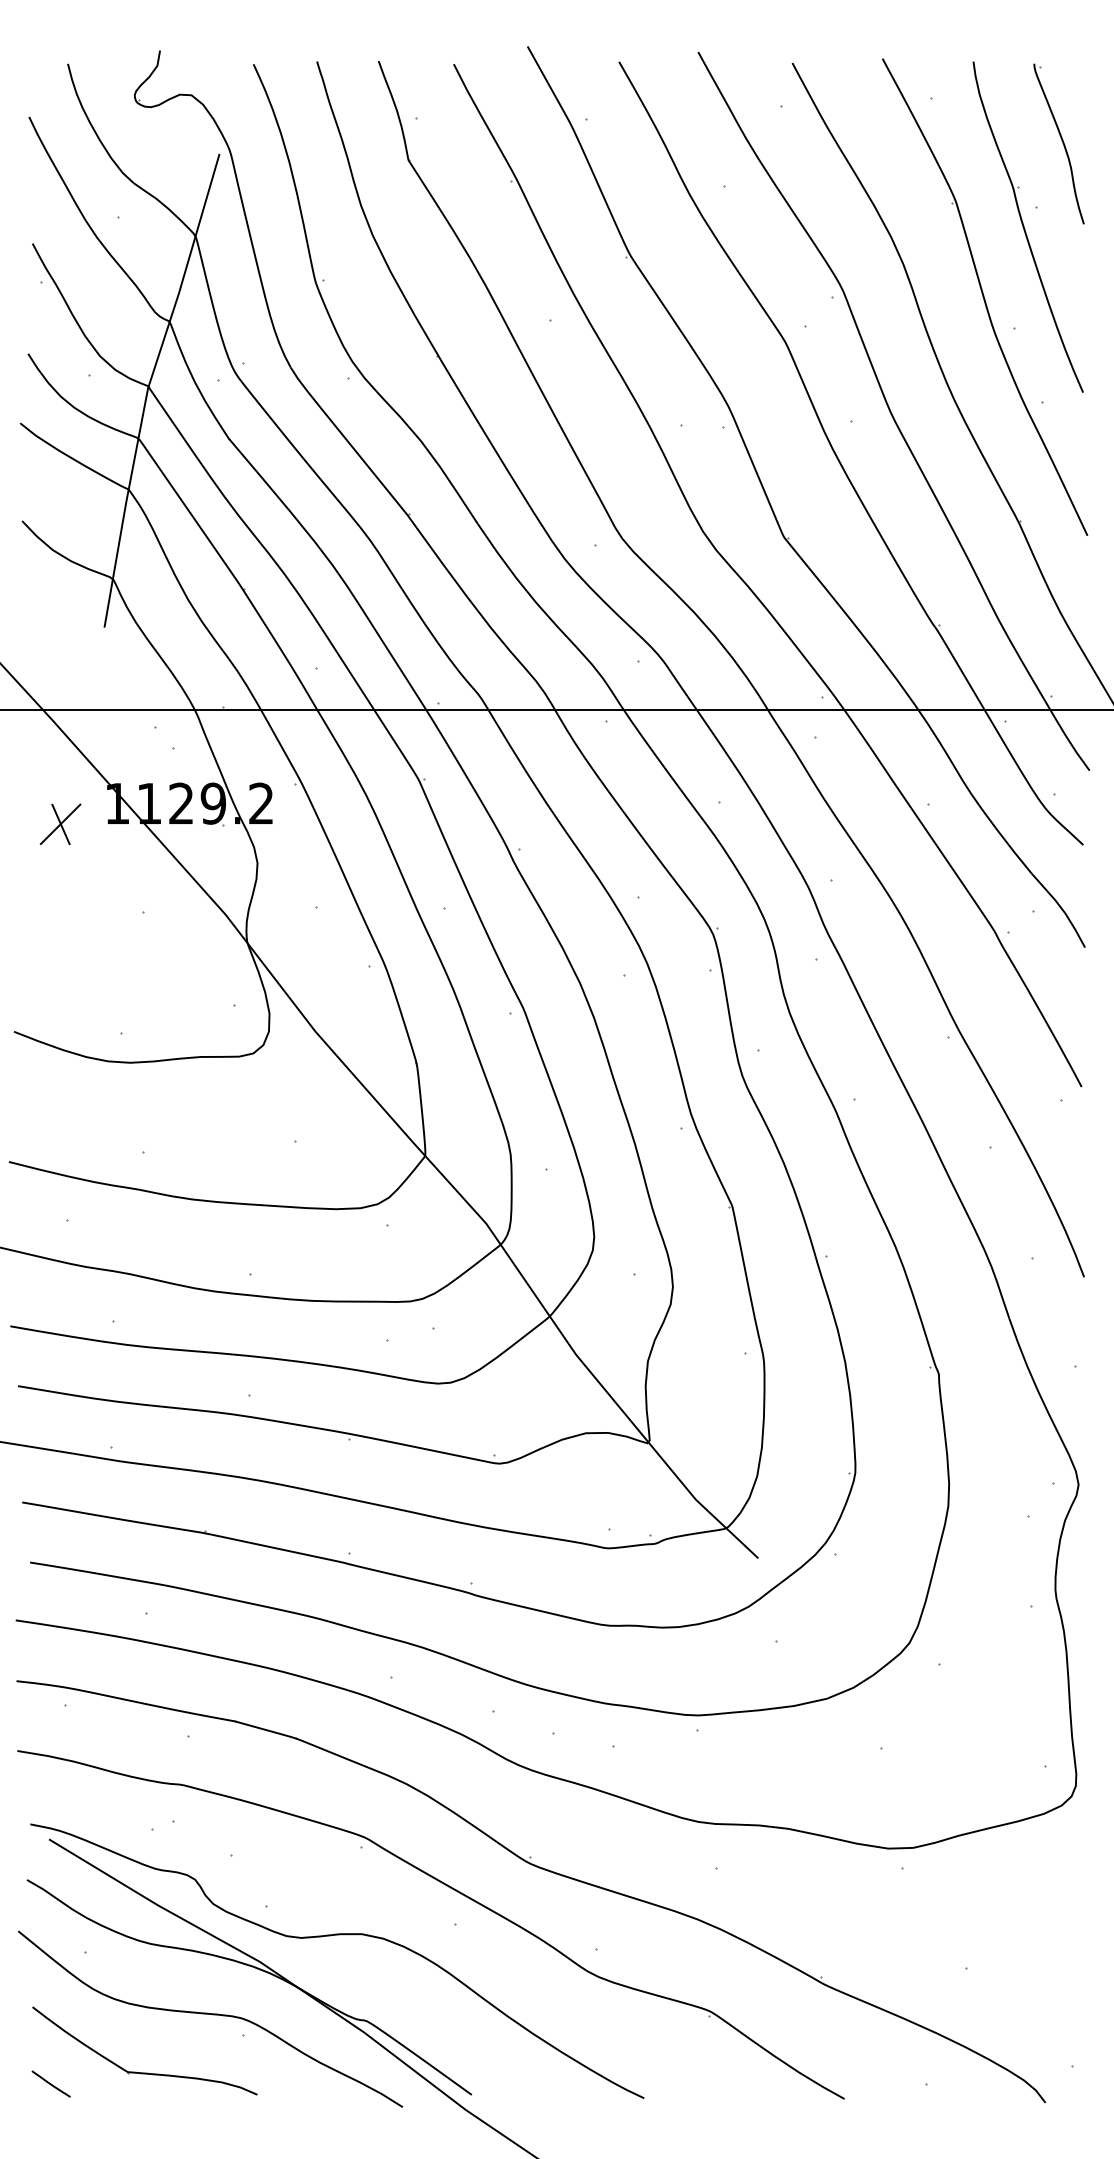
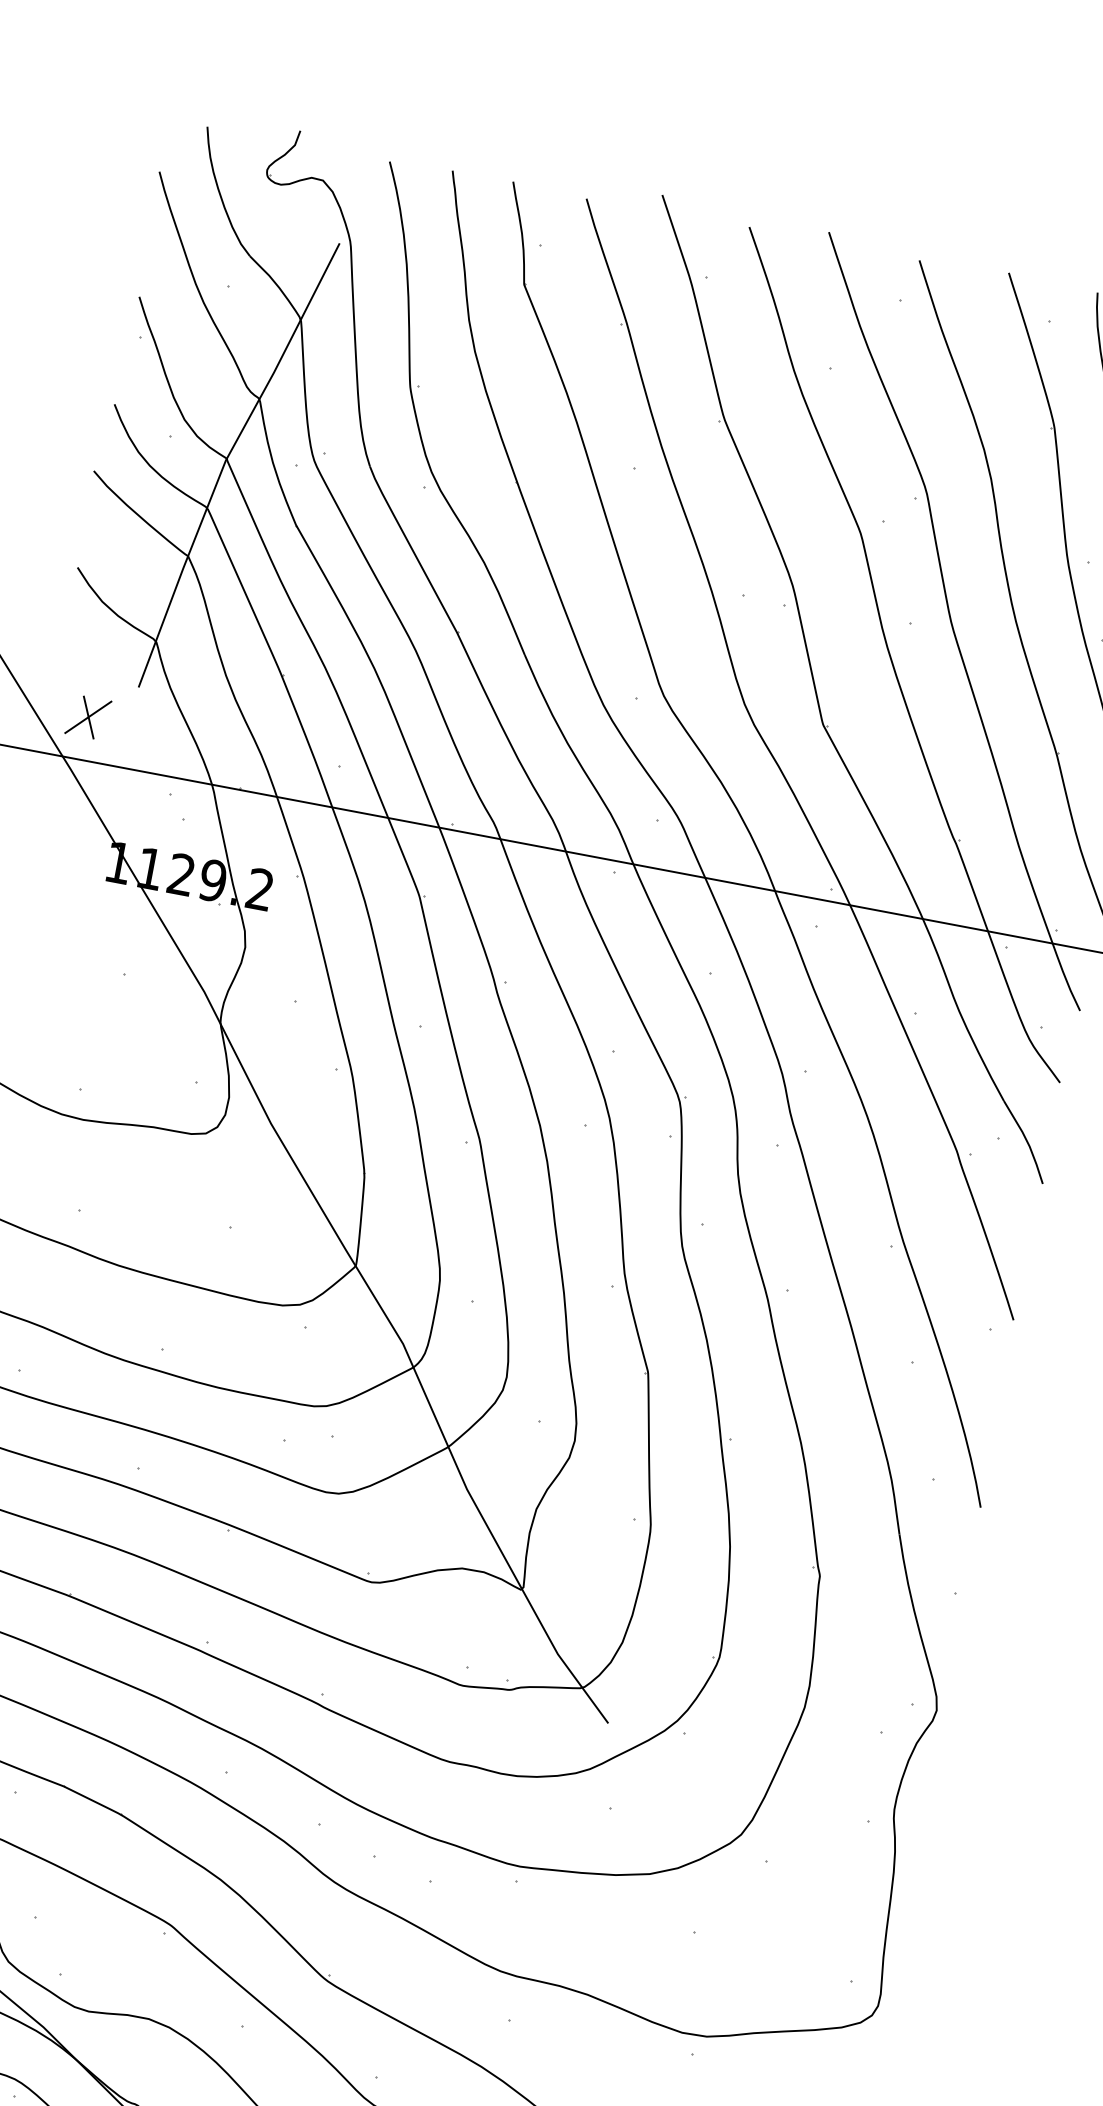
part: (60, 824) -> (88, 717), moved

